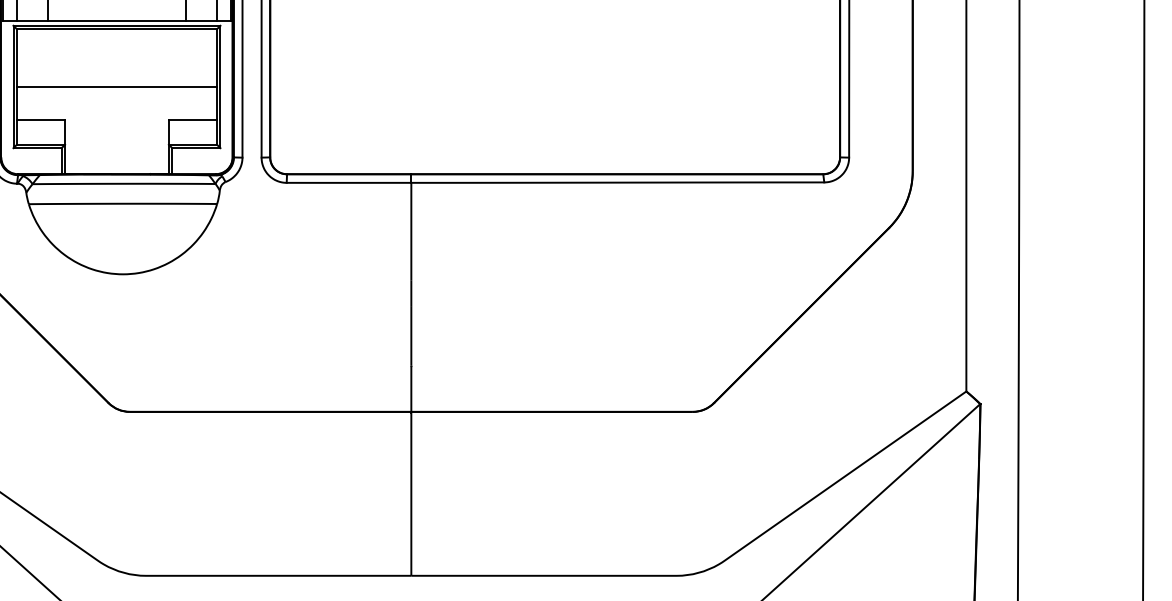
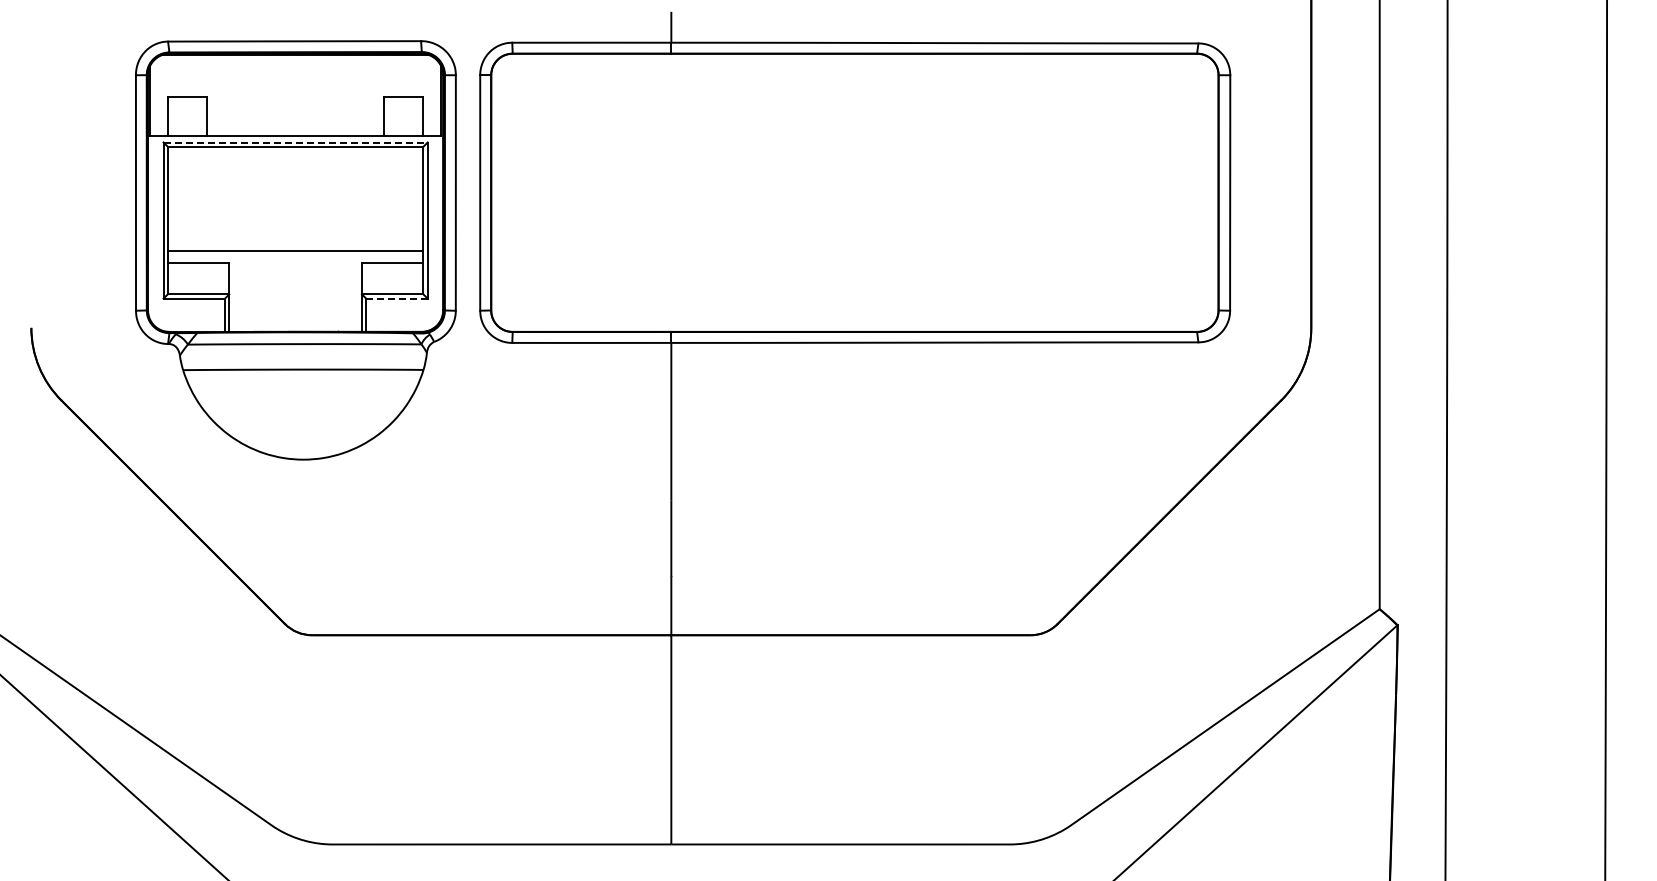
line: (117, 25) -> (296, 142), solid -> dashed
line: (116, 86) -> (295, 250), moved
line: (196, 148) -> (396, 298), solid -> dashed

